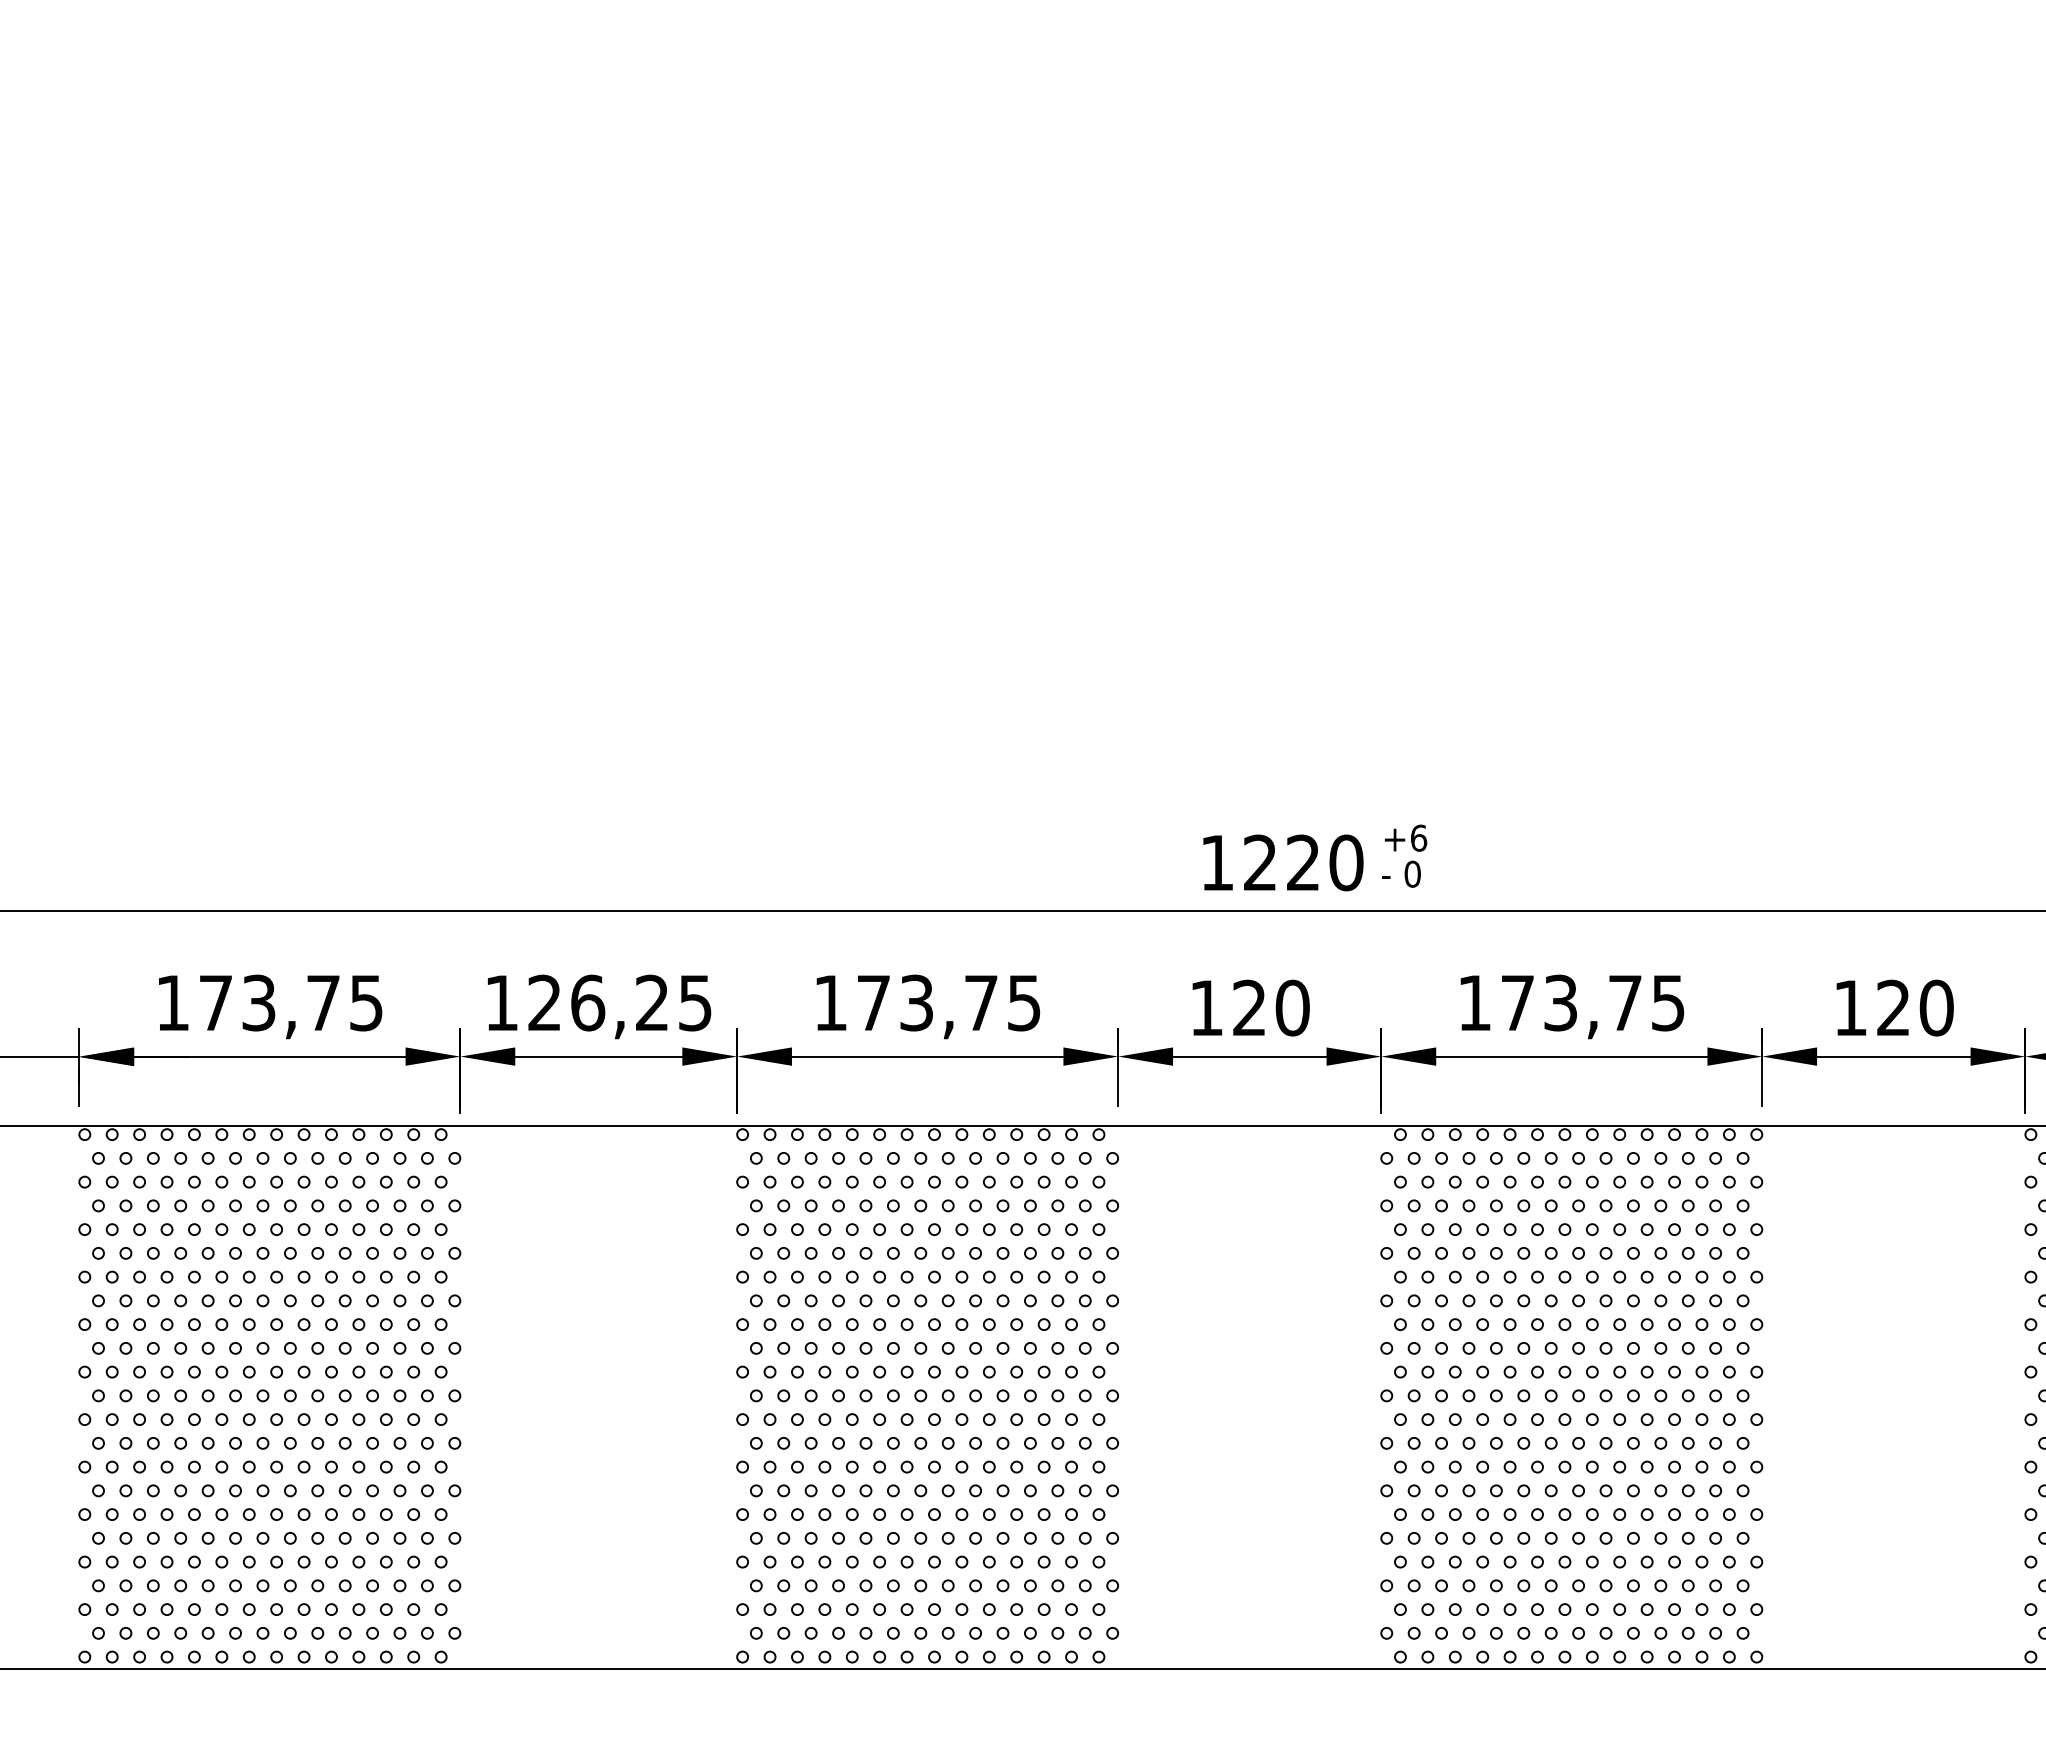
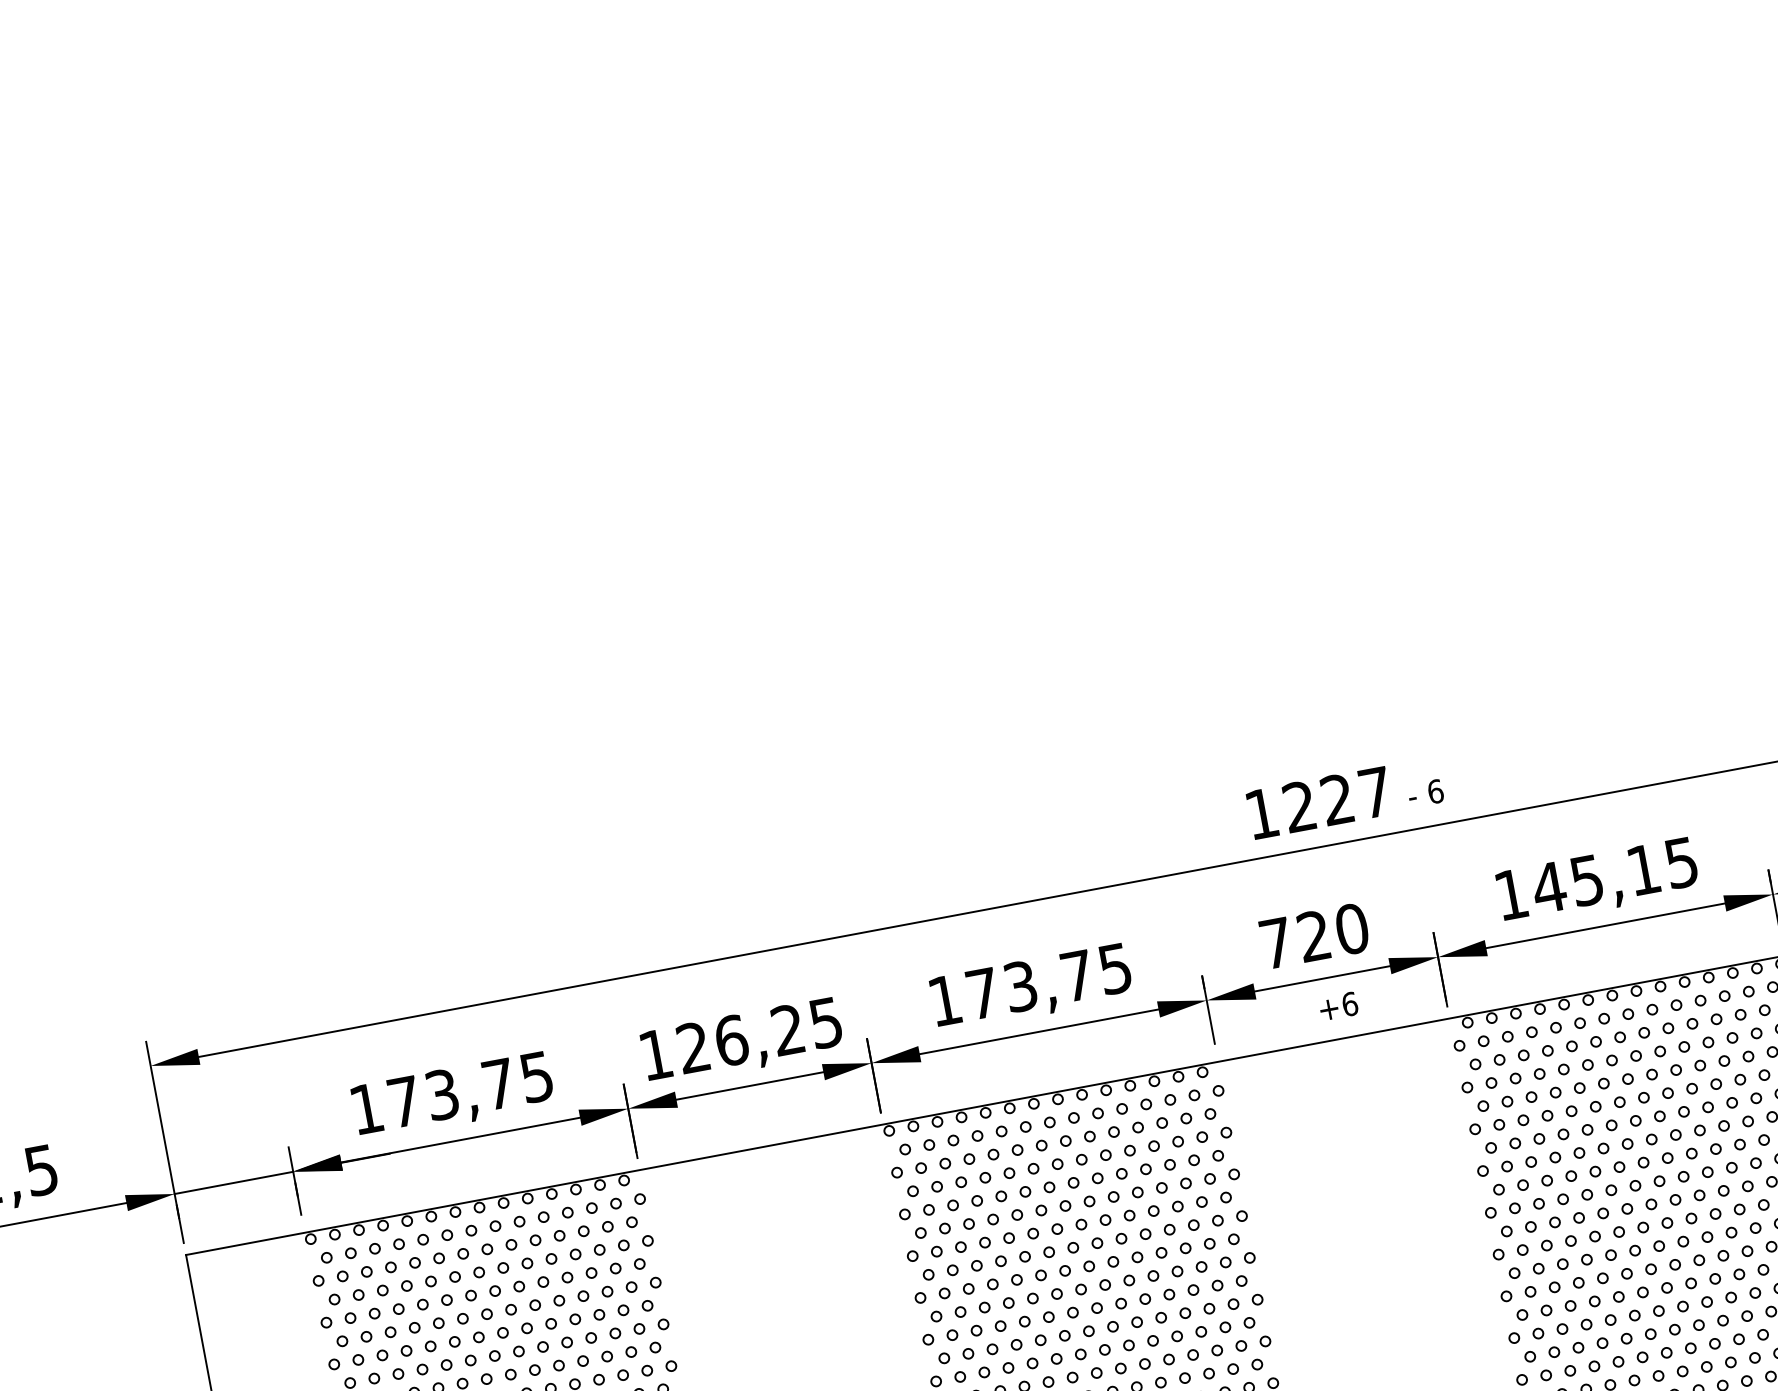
text: (1406, 837) -> (1338, 1005), moved
text: (1346, 862) -> (1375, 792), 1220 -> 1227
text: (1412, 873) -> (1435, 791), 0 -> 6
text: (1570, 1002) -> (1595, 878), 173,75 -> 145,15
text: (1206, 1007) -> (1276, 942), 120 -> 720

